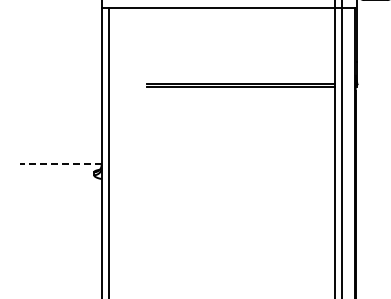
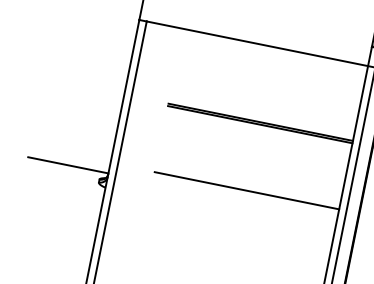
line: (240, 154) -> (246, 191), added
line: (60, 164) -> (68, 165), dashed -> solid

